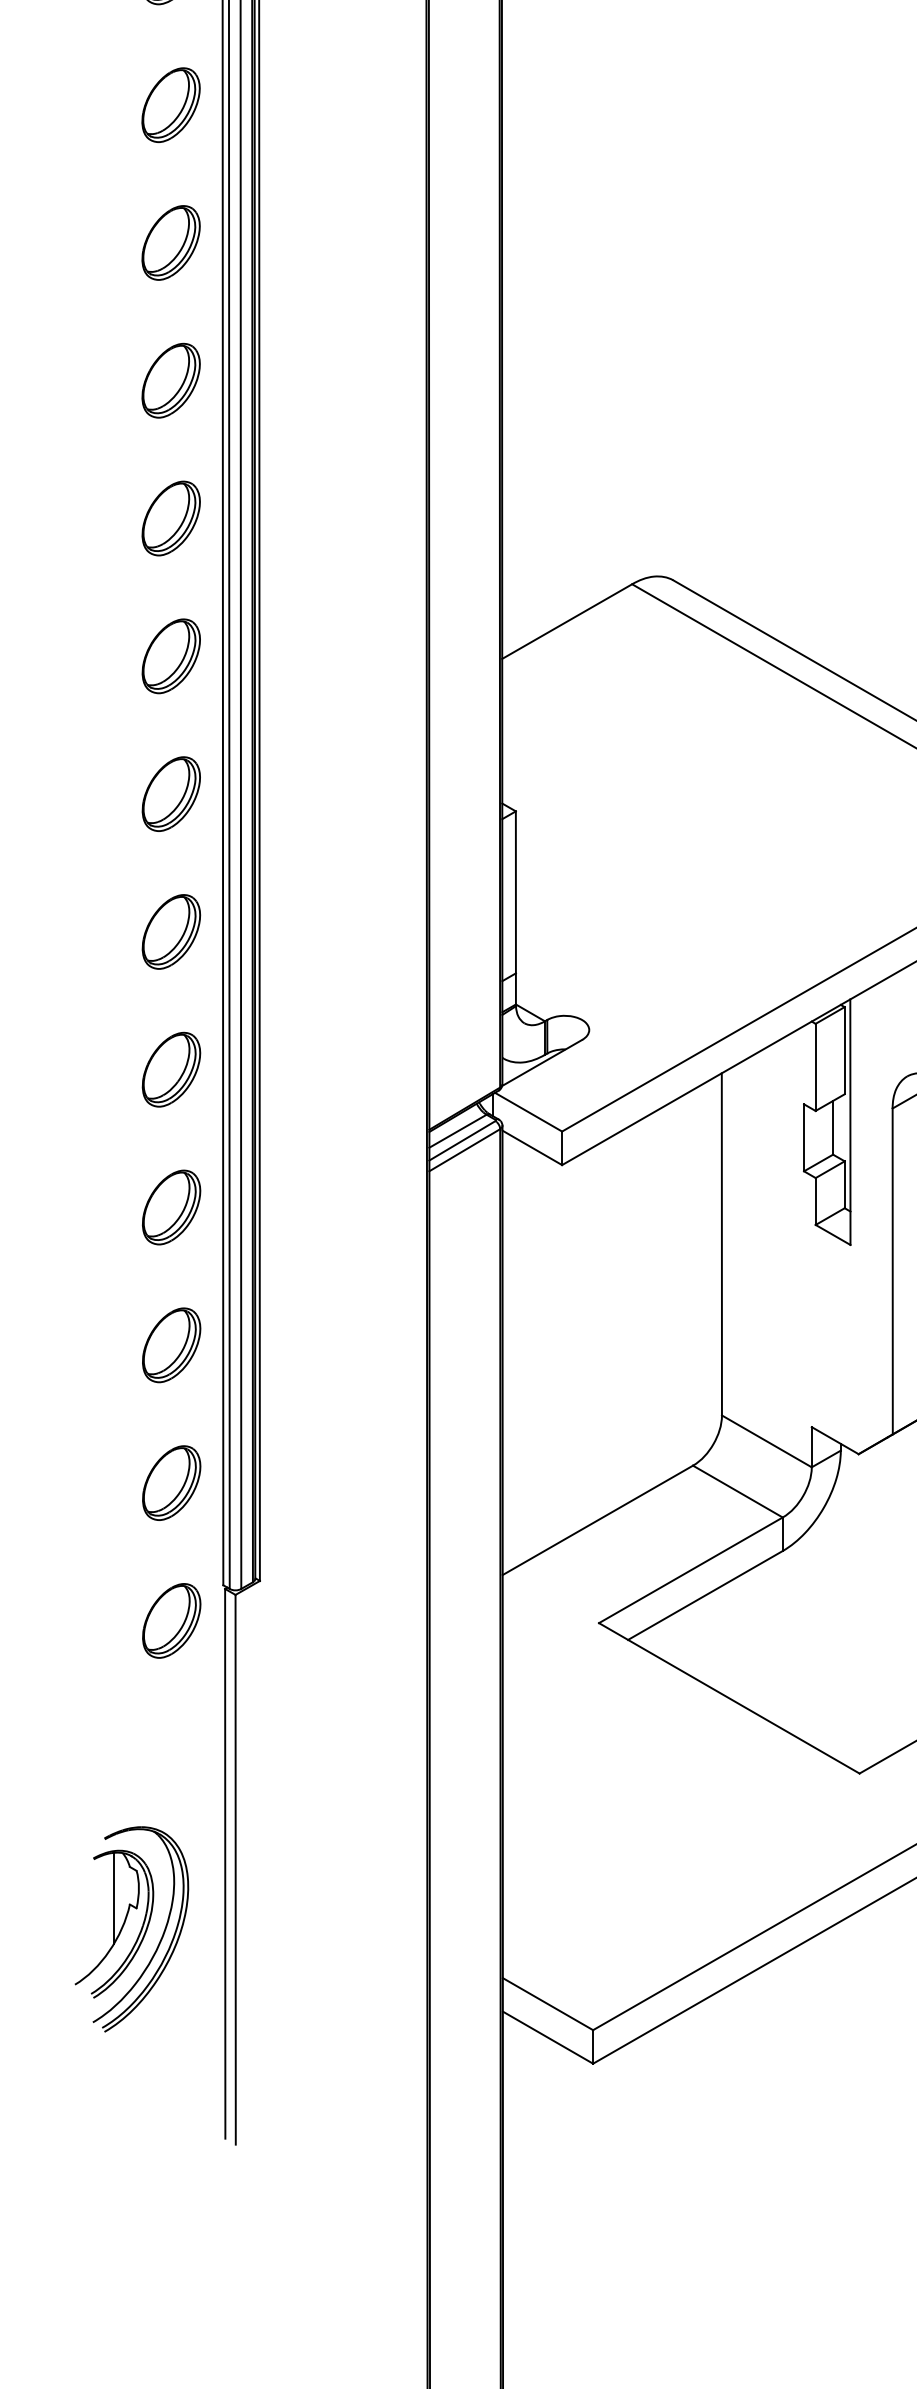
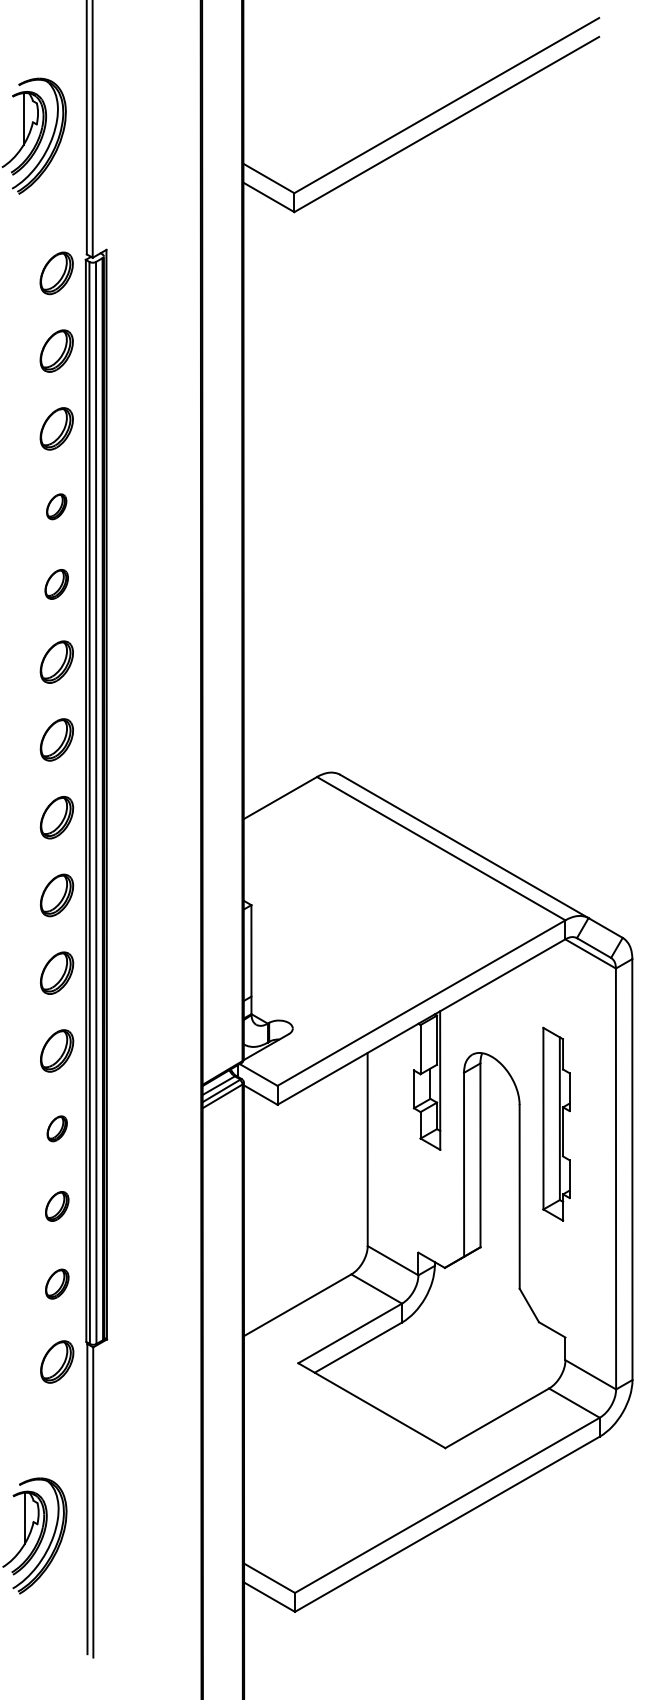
part: (170, 104) -> (56, 506), size x0.6
part: (170, 243) -> (56, 584), size x0.7
part: (172, 1207) -> (57, 1128), size x0.6
part: (172, 1345) -> (57, 1206), size x0.7
part: (172, 1481) -> (57, 1283), size x0.7

